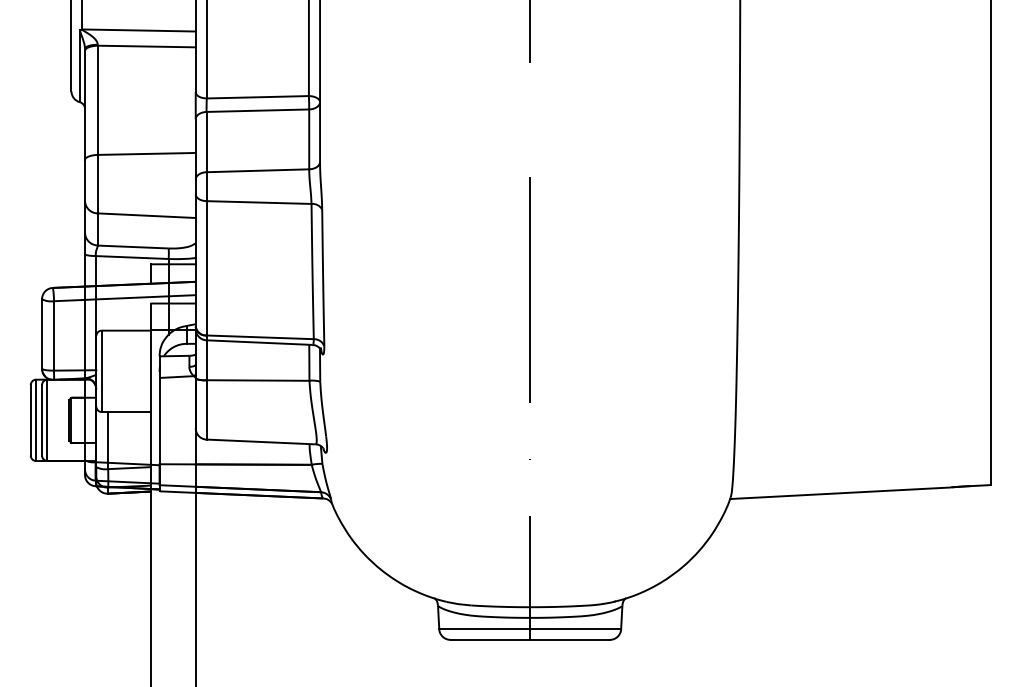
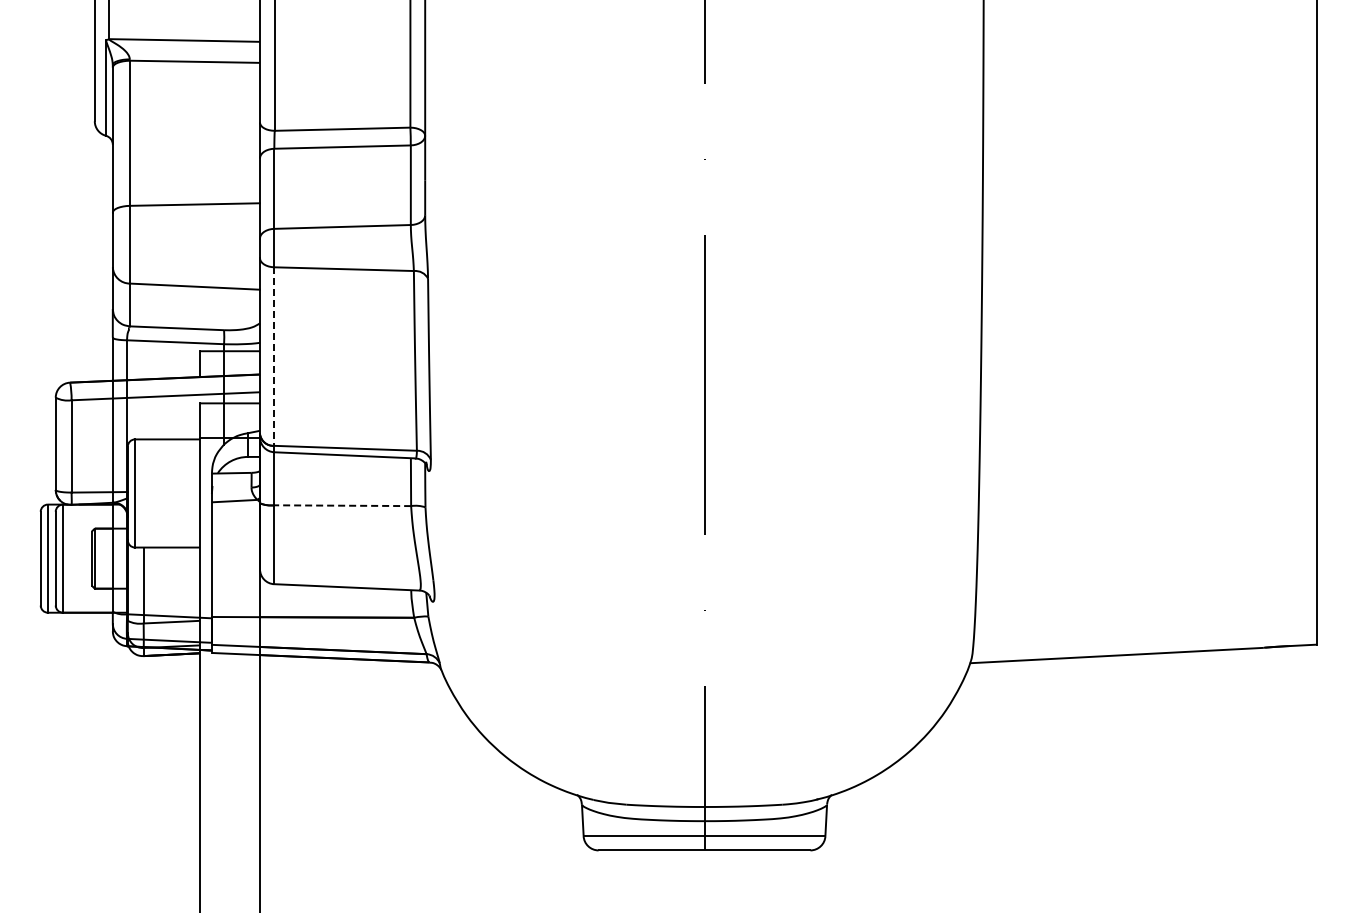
line: (206, 269) -> (274, 357), solid -> dashed
line: (257, 380) -> (342, 505), solid -> dashed

